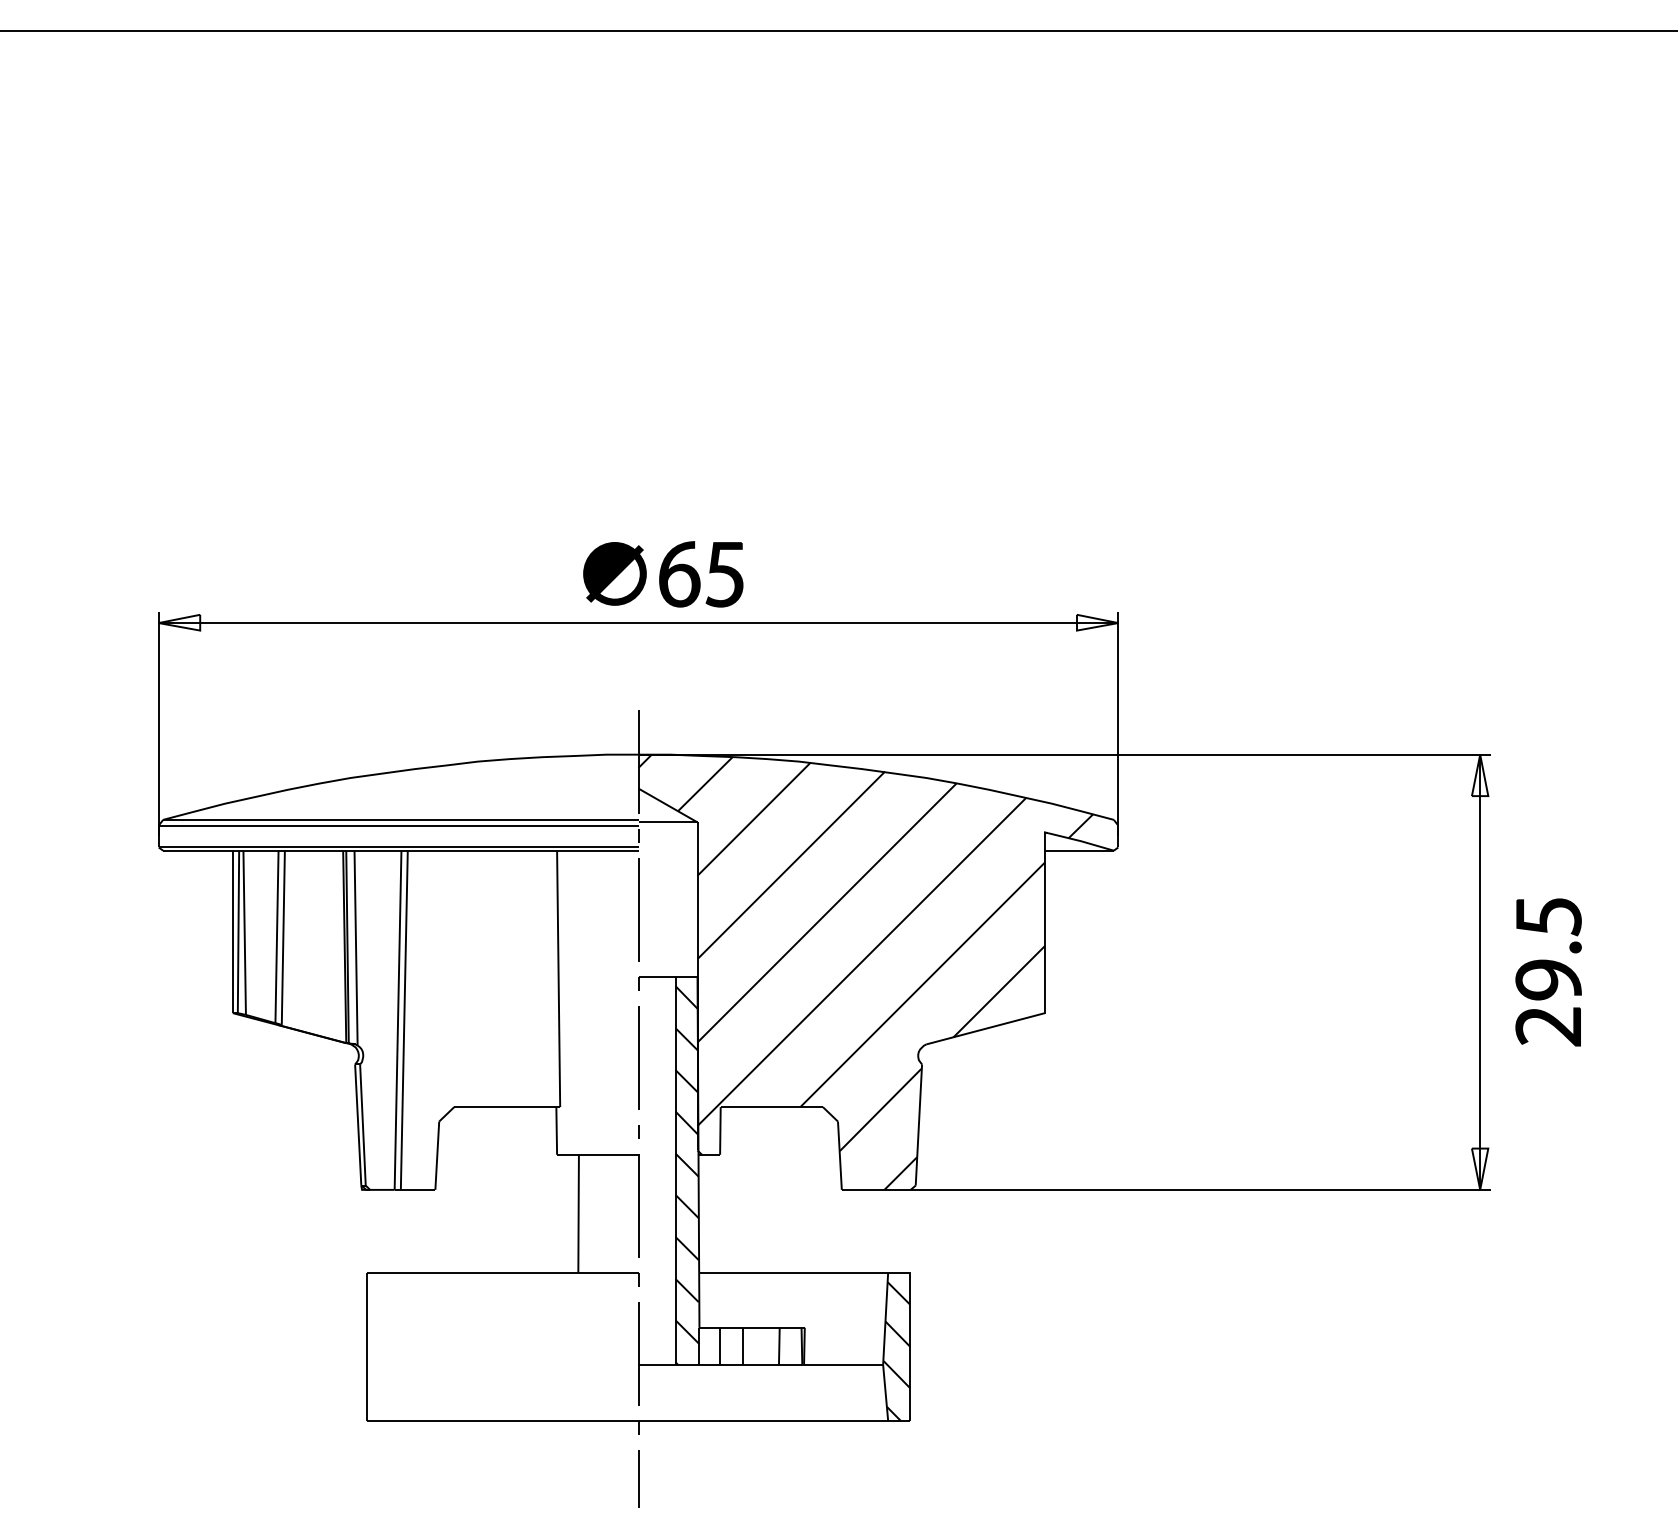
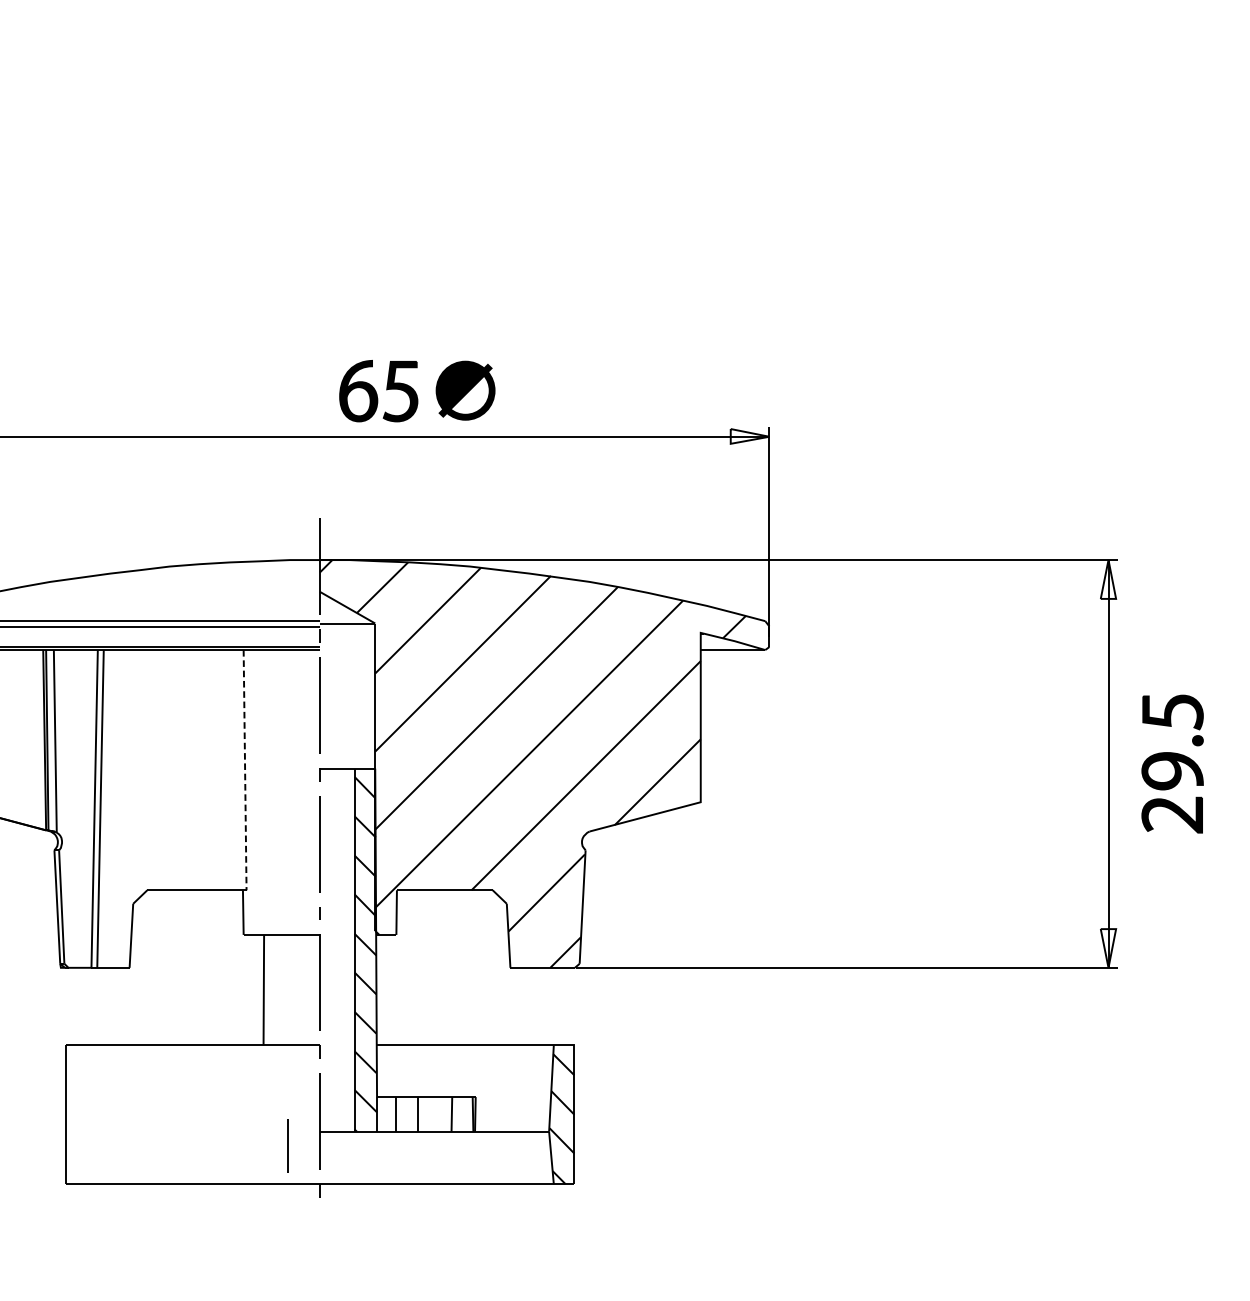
part: (614, 573) -> (465, 390), moved
line: (558, 979) -> (244, 770), solid -> dashed
line: (638, 1478) -> (288, 1145), moved

